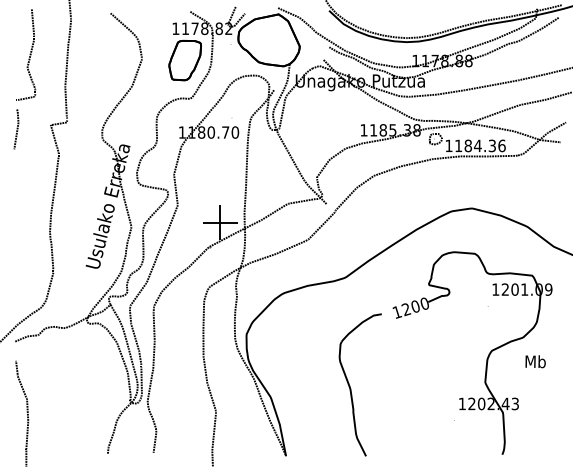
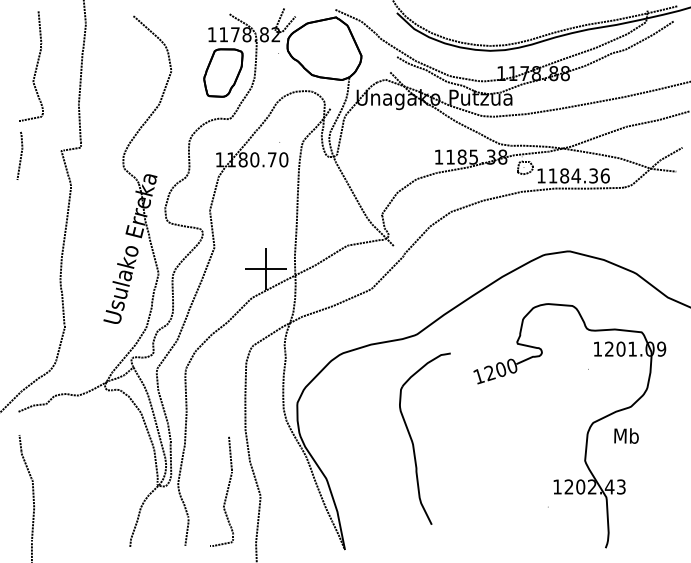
text: (535, 361) -> (626, 435), moved
part: (351, 388) -> (414, 443), moved
curve: (187, 407) -> (226, 491), added

